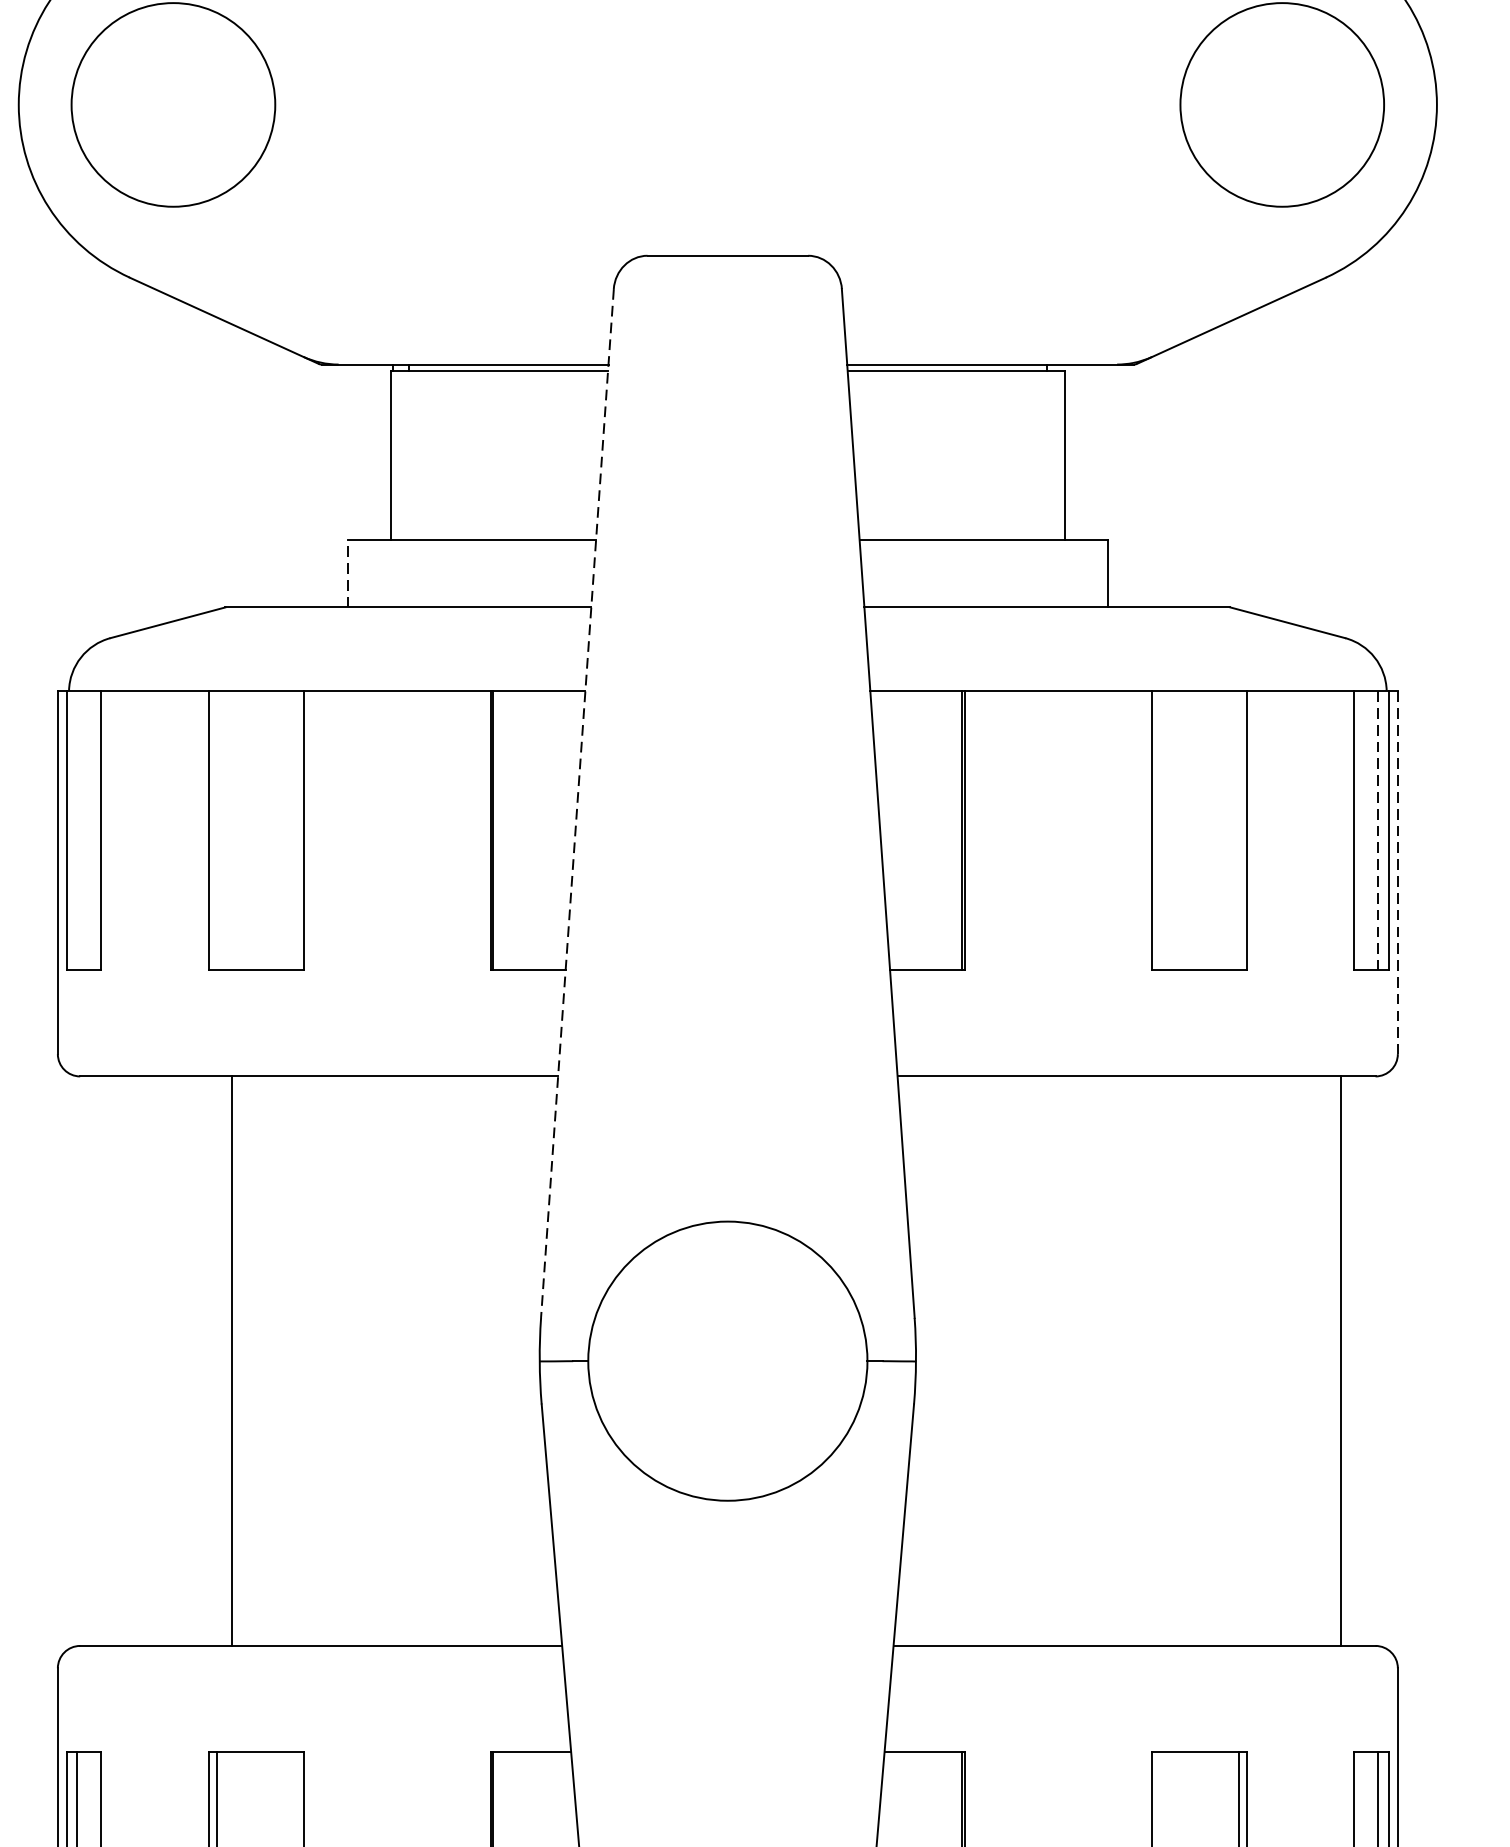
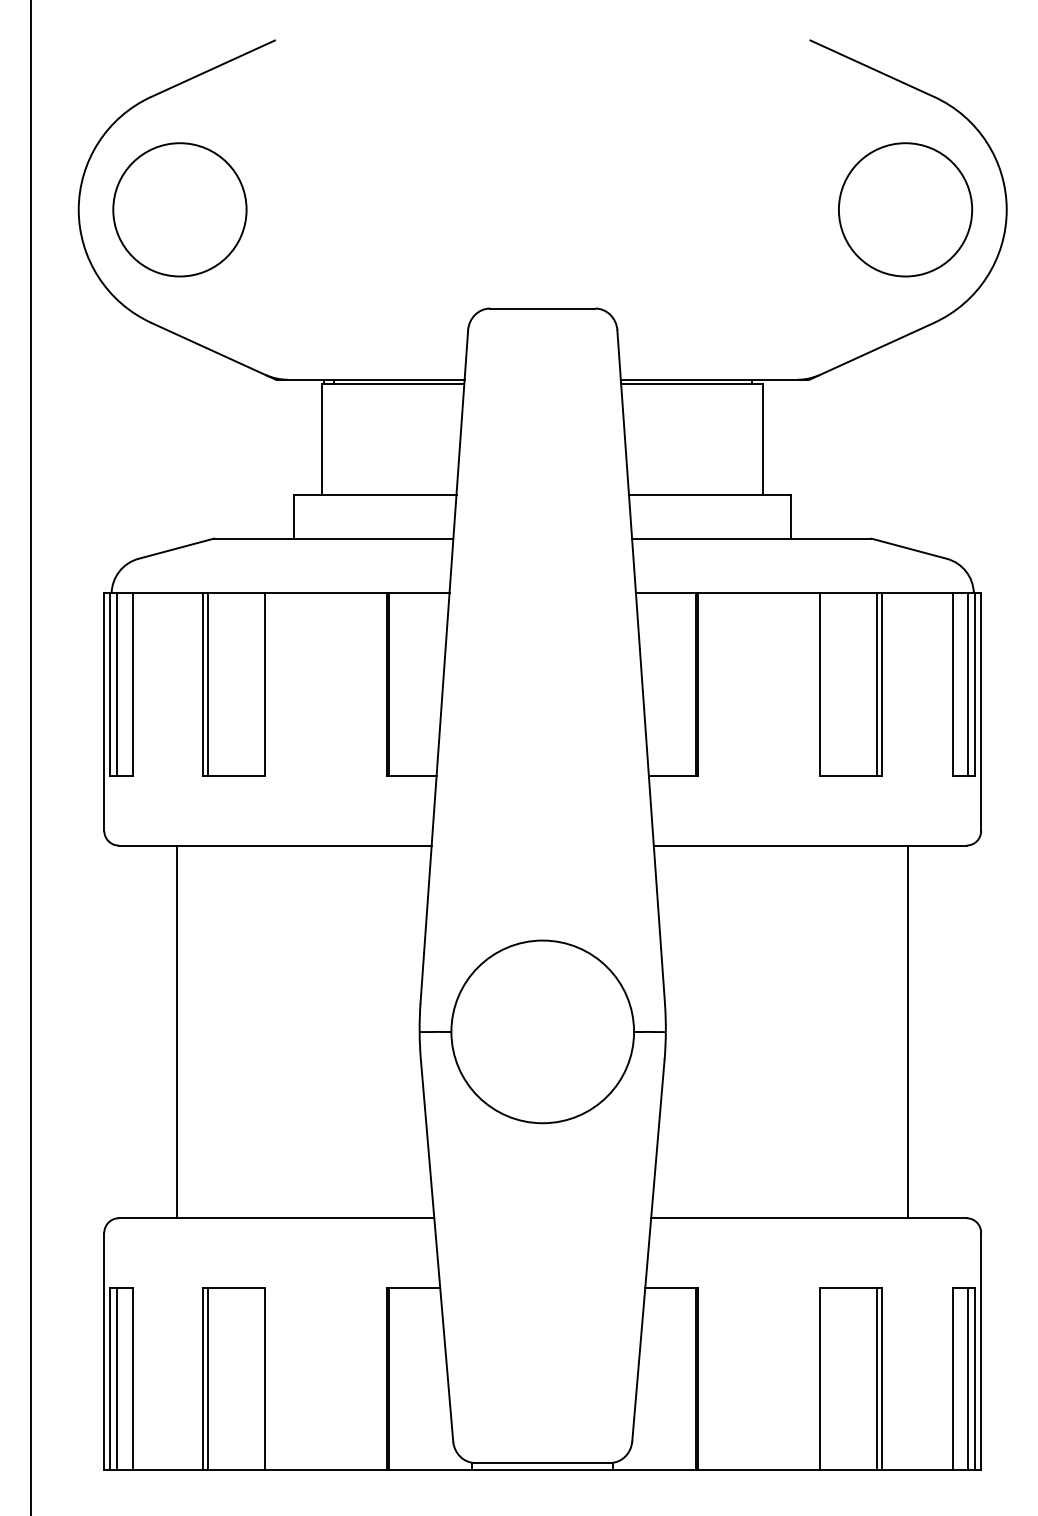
line: (348, 573) -> (294, 516), dashed -> solid
line: (577, 804) -> (444, 667), dashed -> solid
line: (78, 830) -> (117, 684), added
line: (217, 830) -> (208, 684), added
line: (1237, 830) -> (876, 684), added
line: (1378, 831) -> (968, 685), dashed -> solid
line: (1398, 873) -> (981, 712), dashed -> solid
line: (232, 1360) -> (177, 1031), moved
line: (1341, 1360) -> (908, 1031), moved

